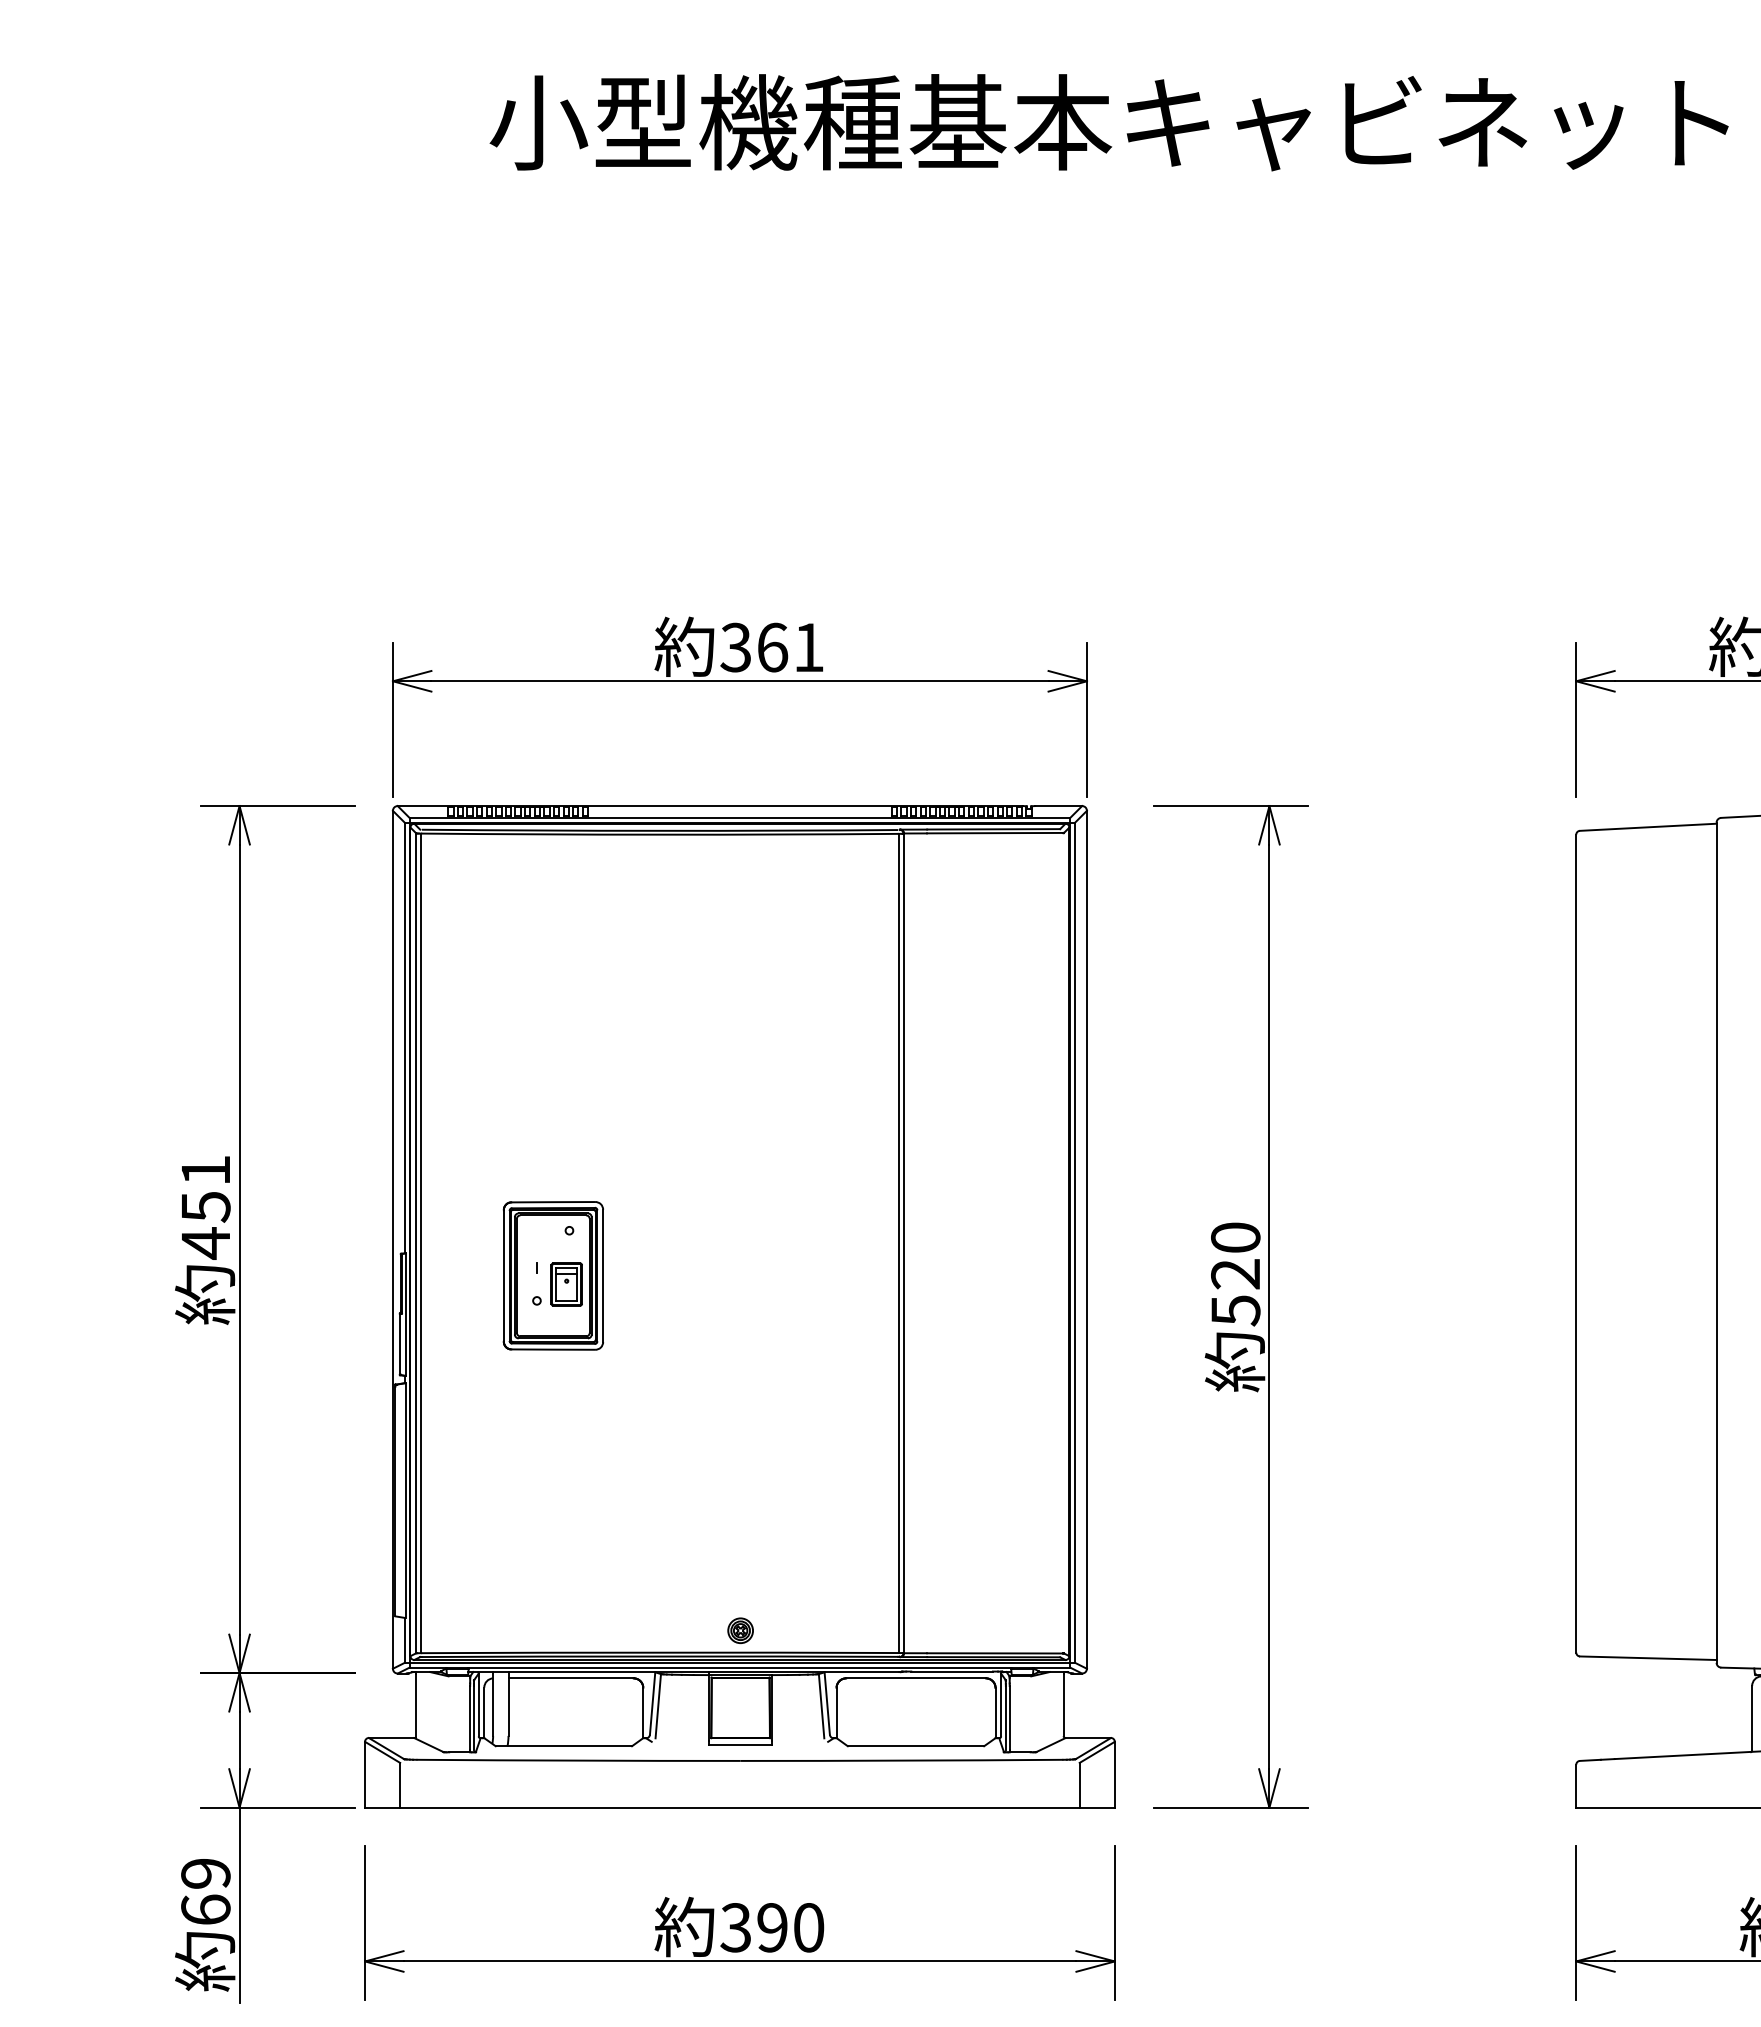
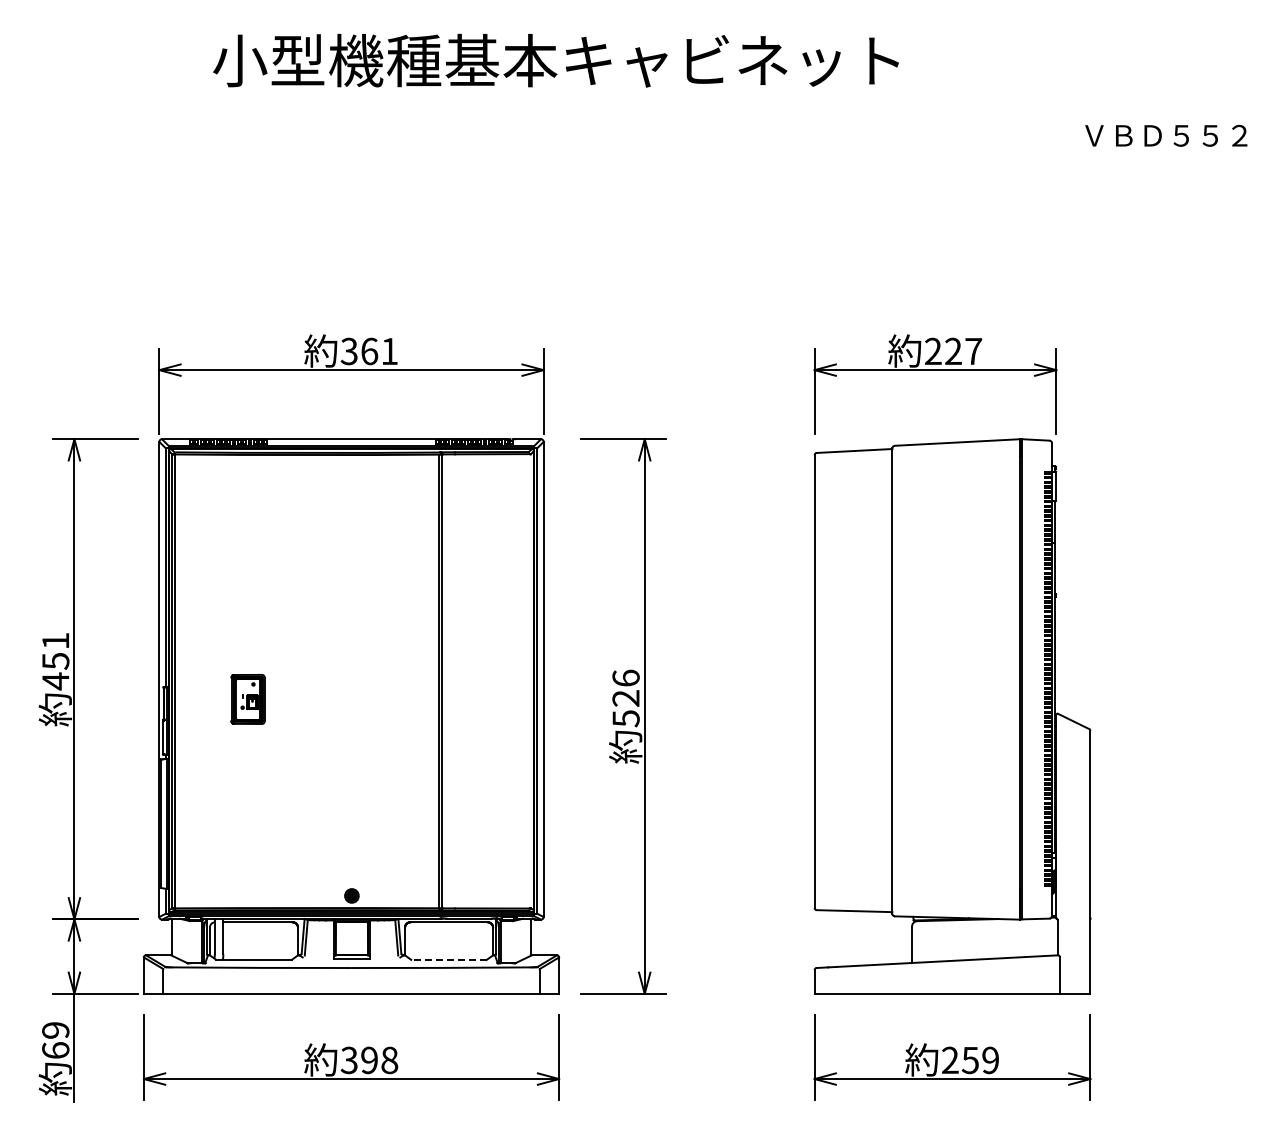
text: (1234, 1236) -> (625, 677), 520 -> 526
part: (552, 1276) -> (247, 699), size x0.6
line: (916, 1745) -> (449, 959), solid -> dashed
text: (808, 1927) -> (389, 1060), 390 -> 398

